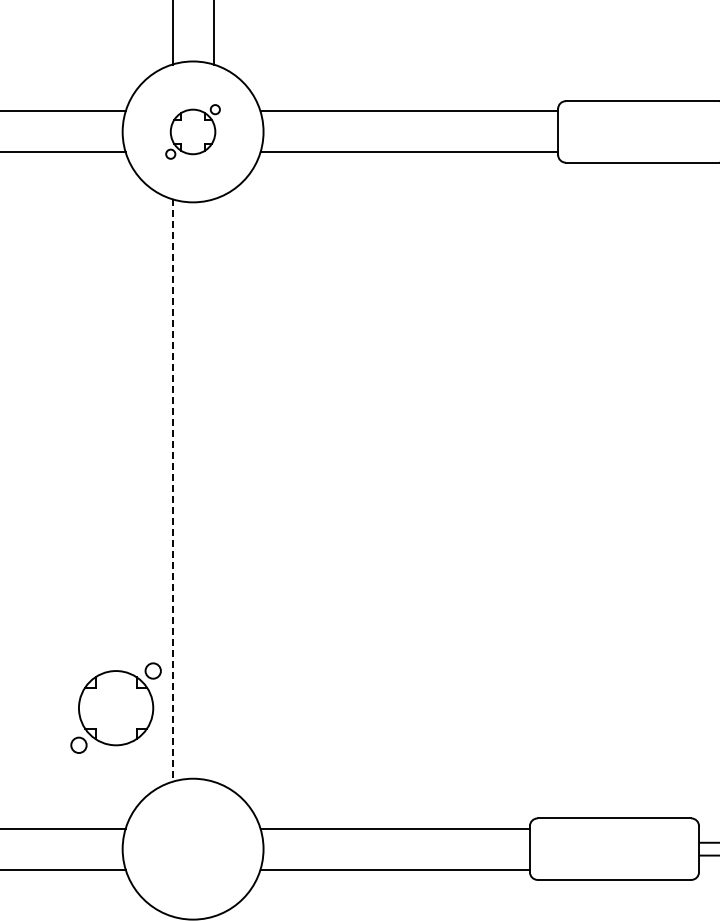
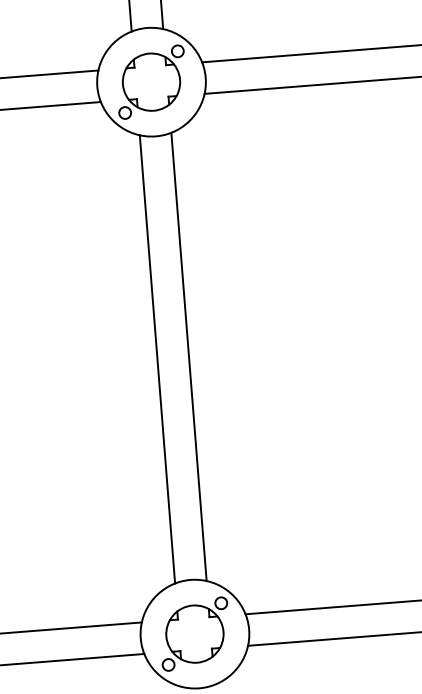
part: (192, 131) -> (151, 81), size x1.67
line: (213, 490) -> (188, 356), added
line: (172, 491) -> (157, 360), dashed -> solid
part: (115, 707) -> (194, 633), moved

